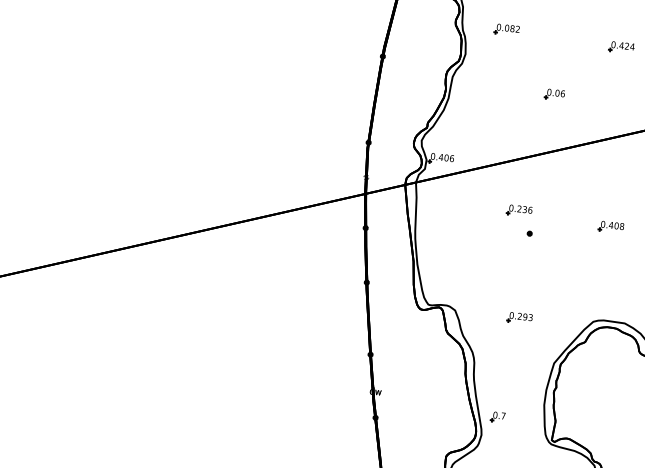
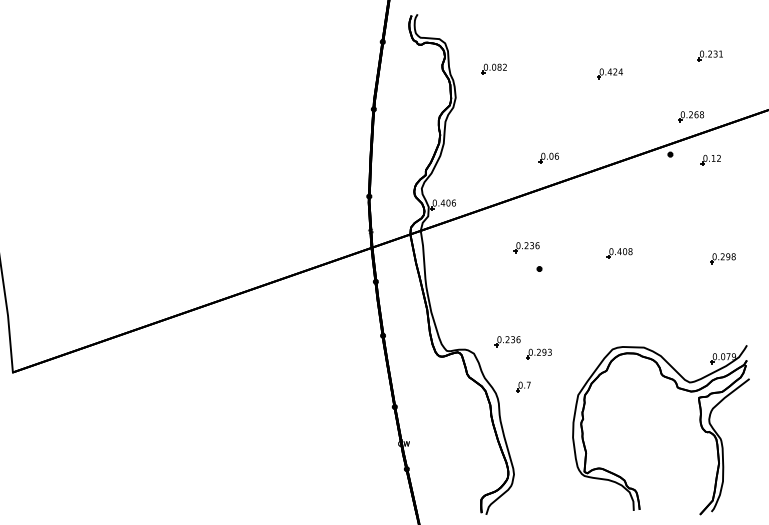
part: (554, 94) -> (548, 157), moved
part: (489, 302) -> (507, 341), added
part: (498, 416) -> (523, 386), moved

